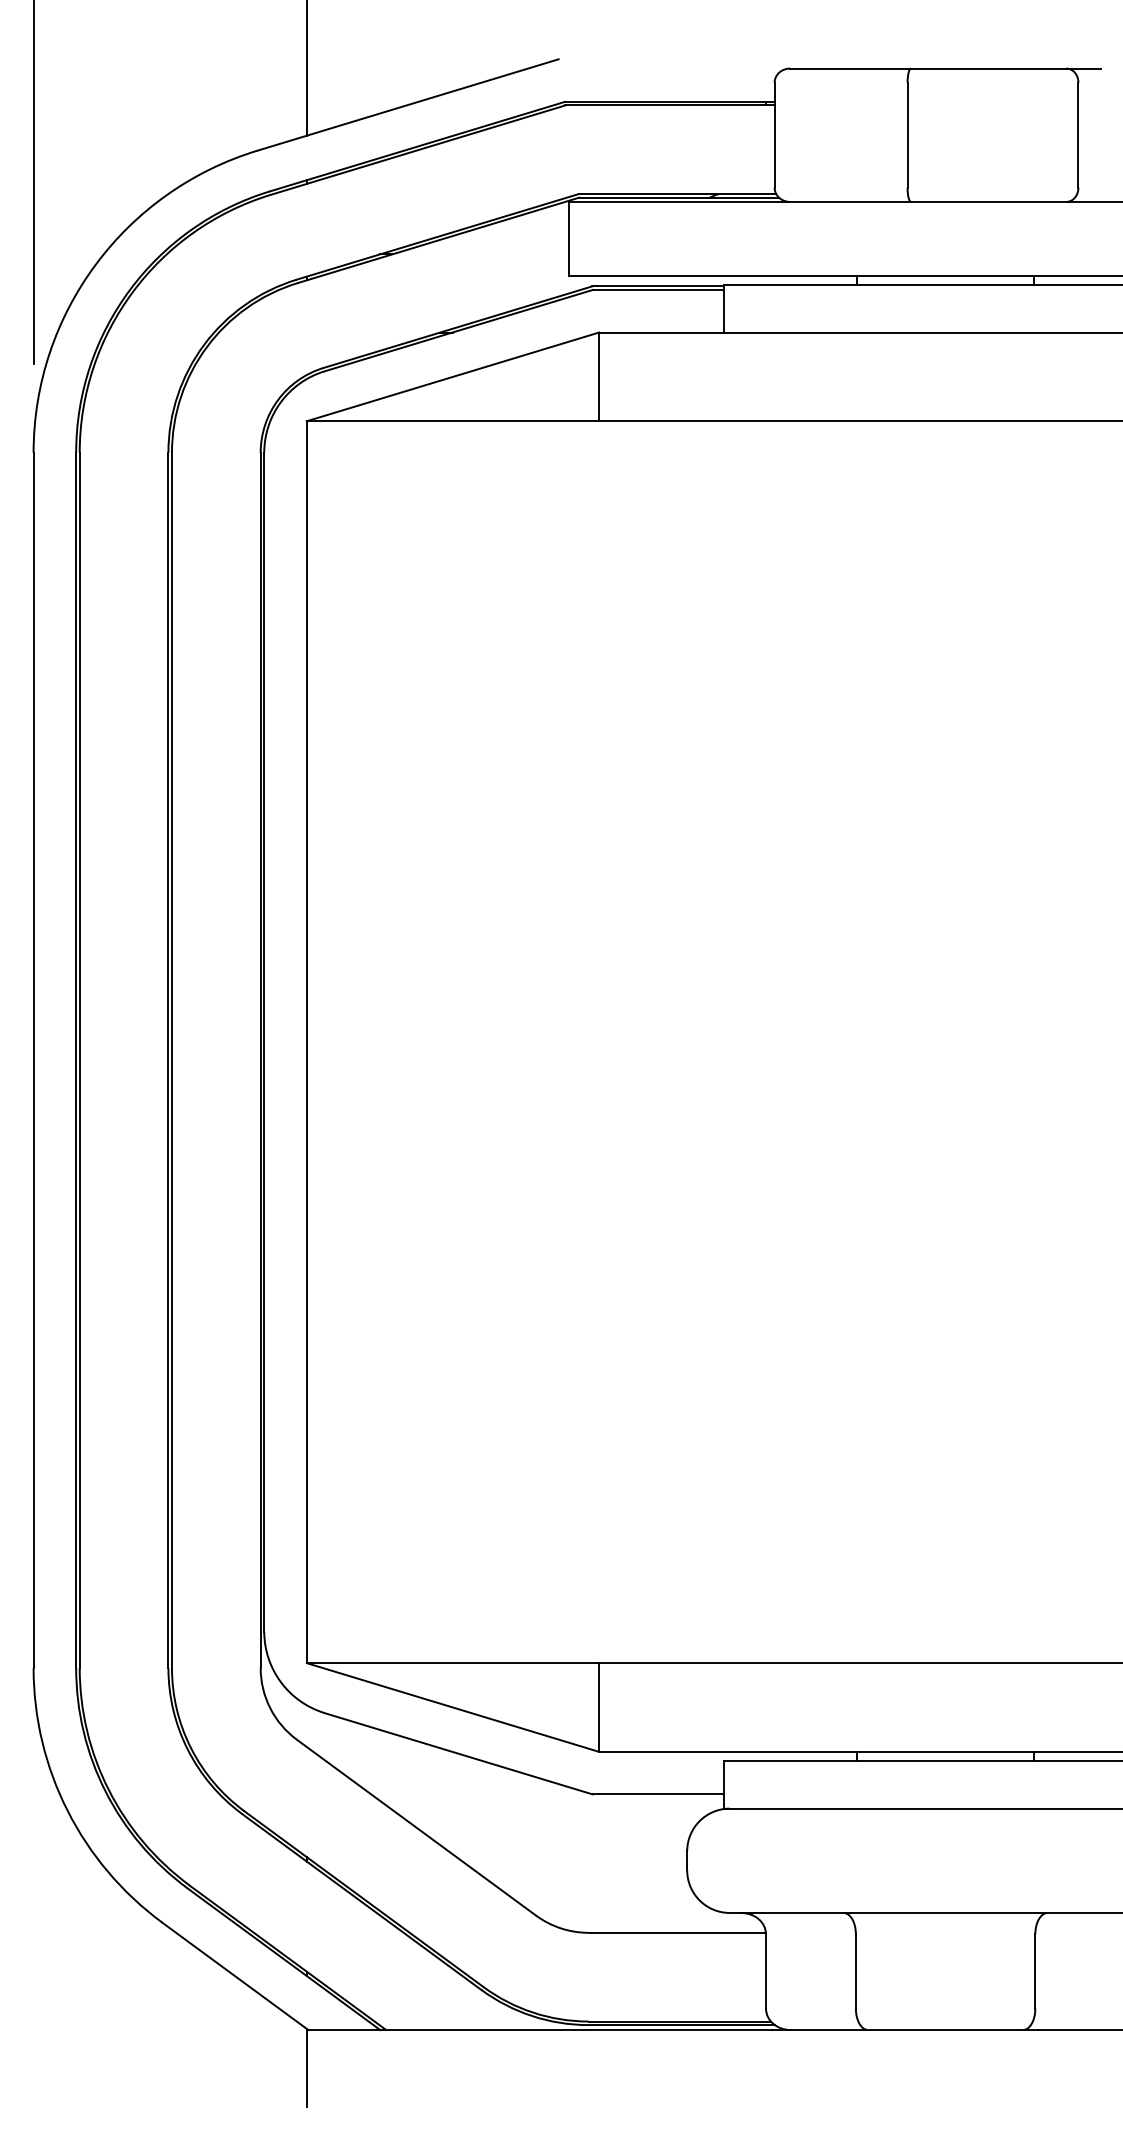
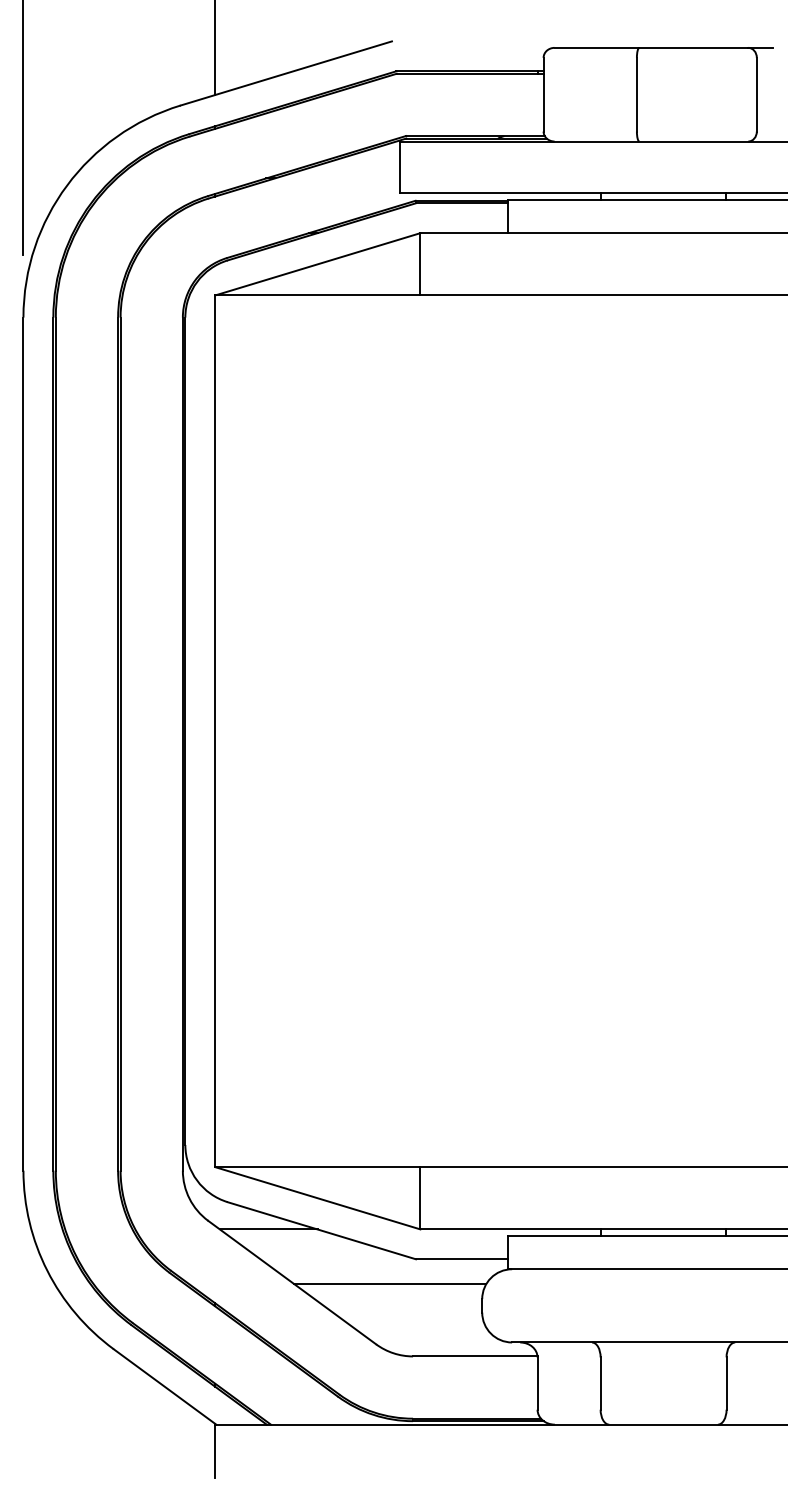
line: (382, 1751) -> (268, 1229), added
line: (555, 1829) -> (389, 1283), added

